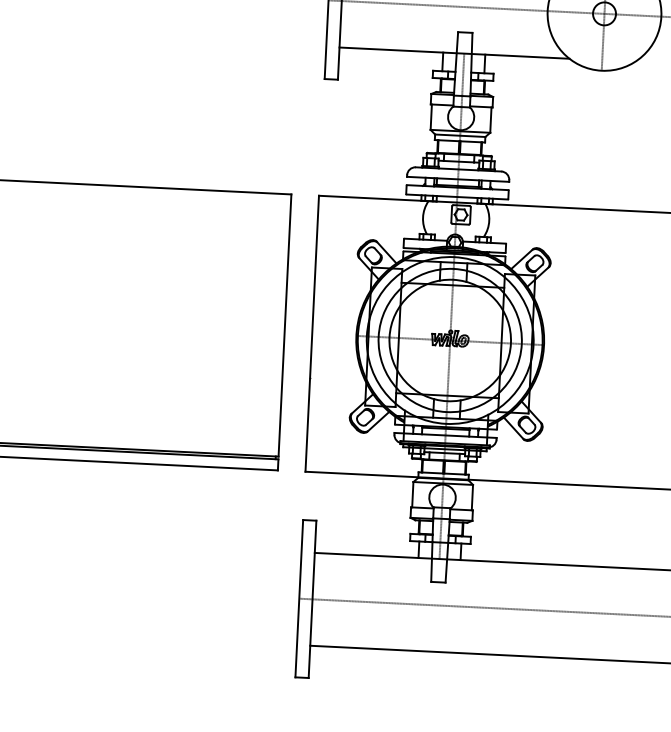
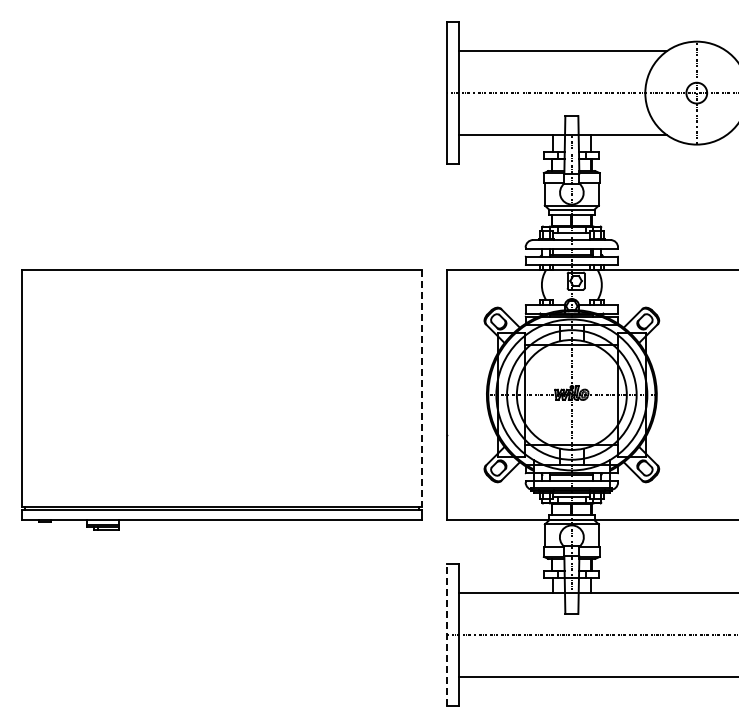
line: (284, 325) -> (421, 388), solid -> dashed
line: (298, 598) -> (446, 634), solid -> dashed

